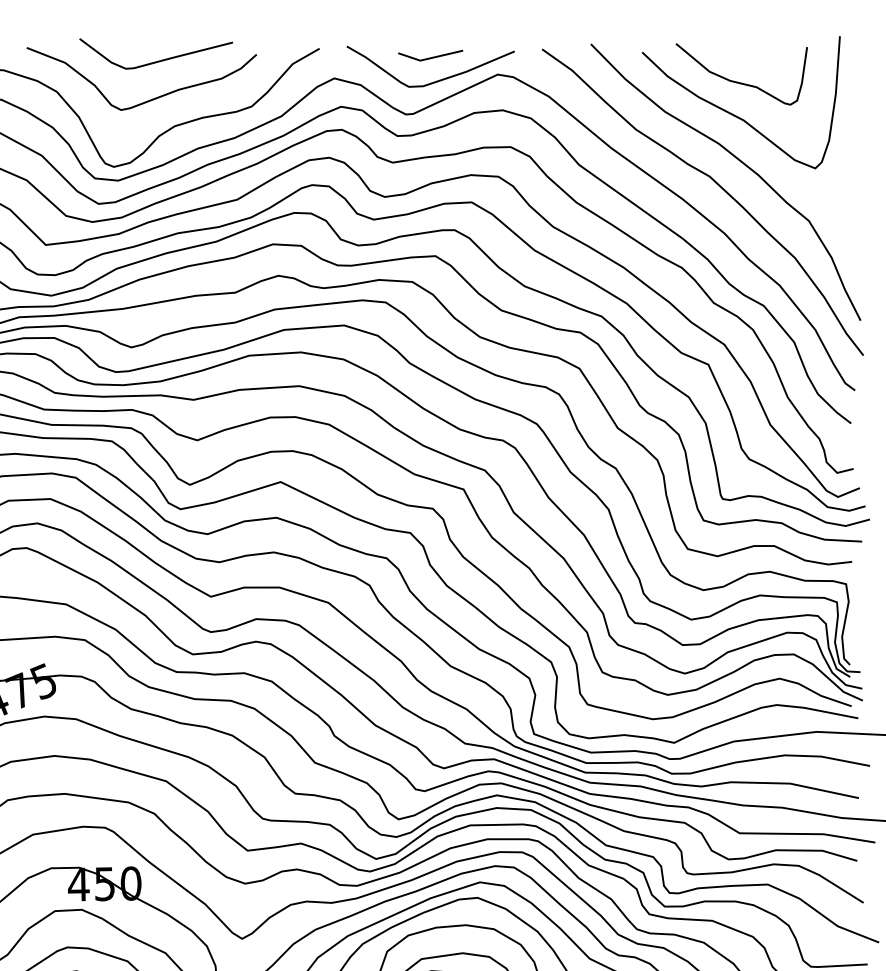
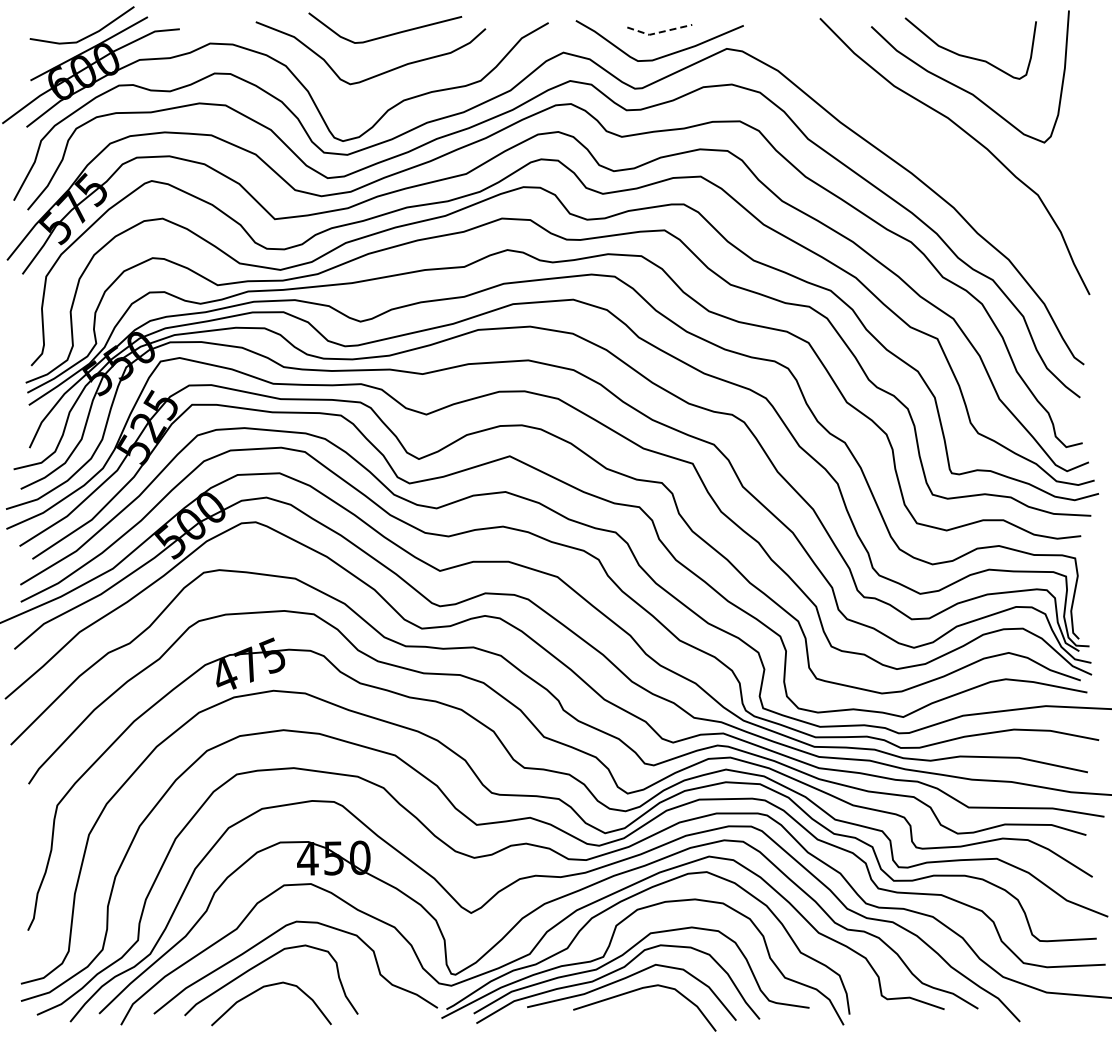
line: (430, 58) -> (659, 32), solid -> dashed
curve: (718, 186) -> (947, 160), removed

